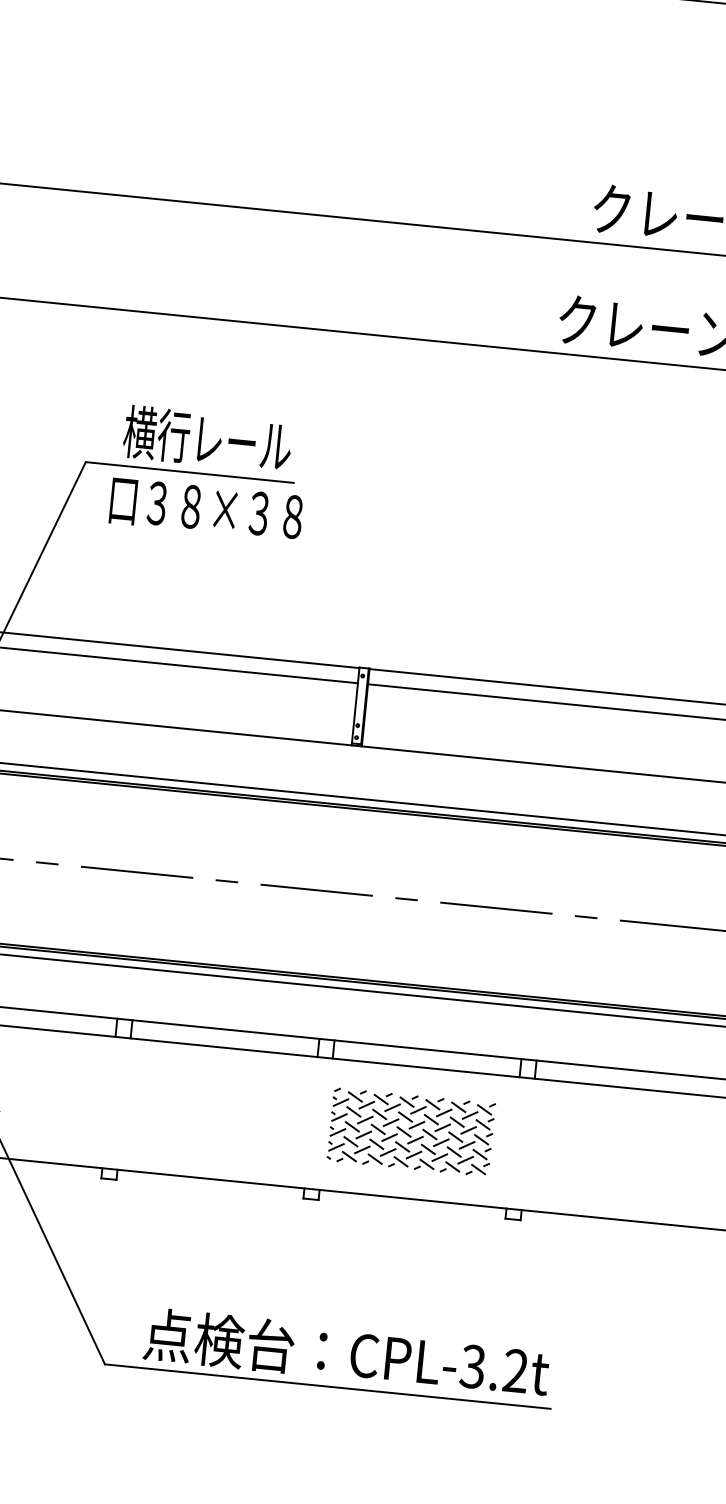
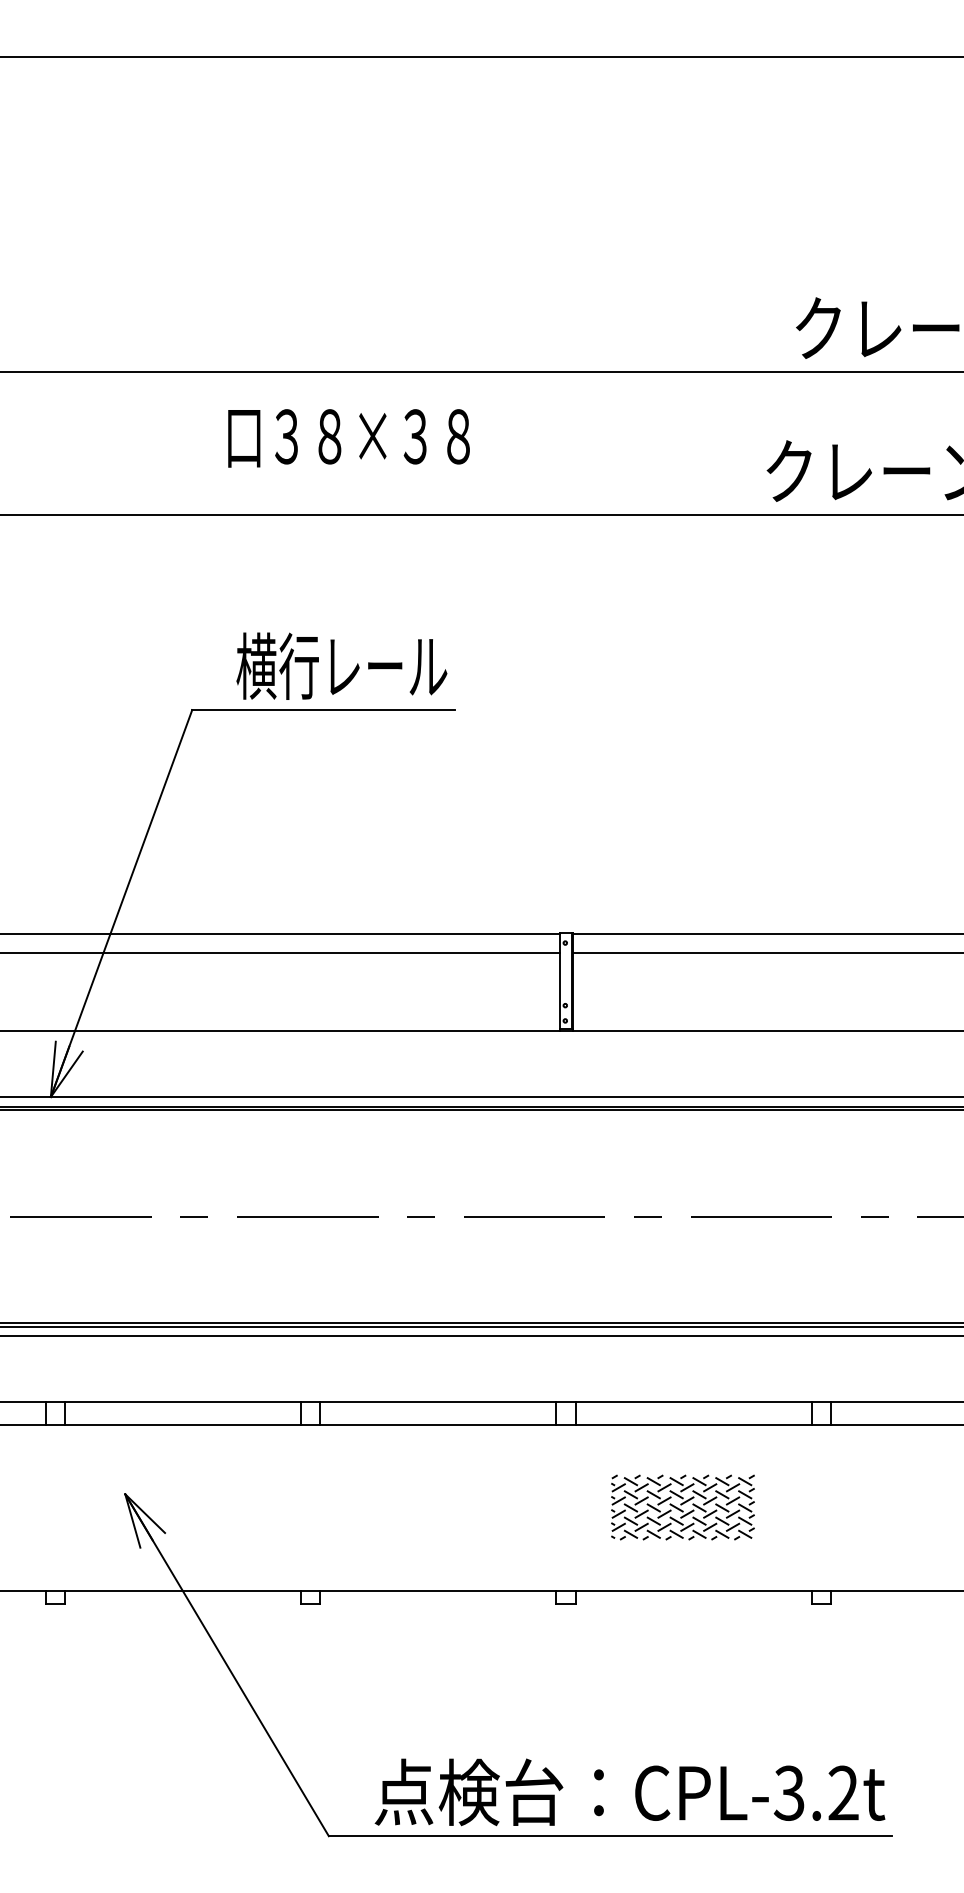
text: (206, 509) -> (348, 438), moved
part: (410, 1132) -> (682, 1507), size x0.7

